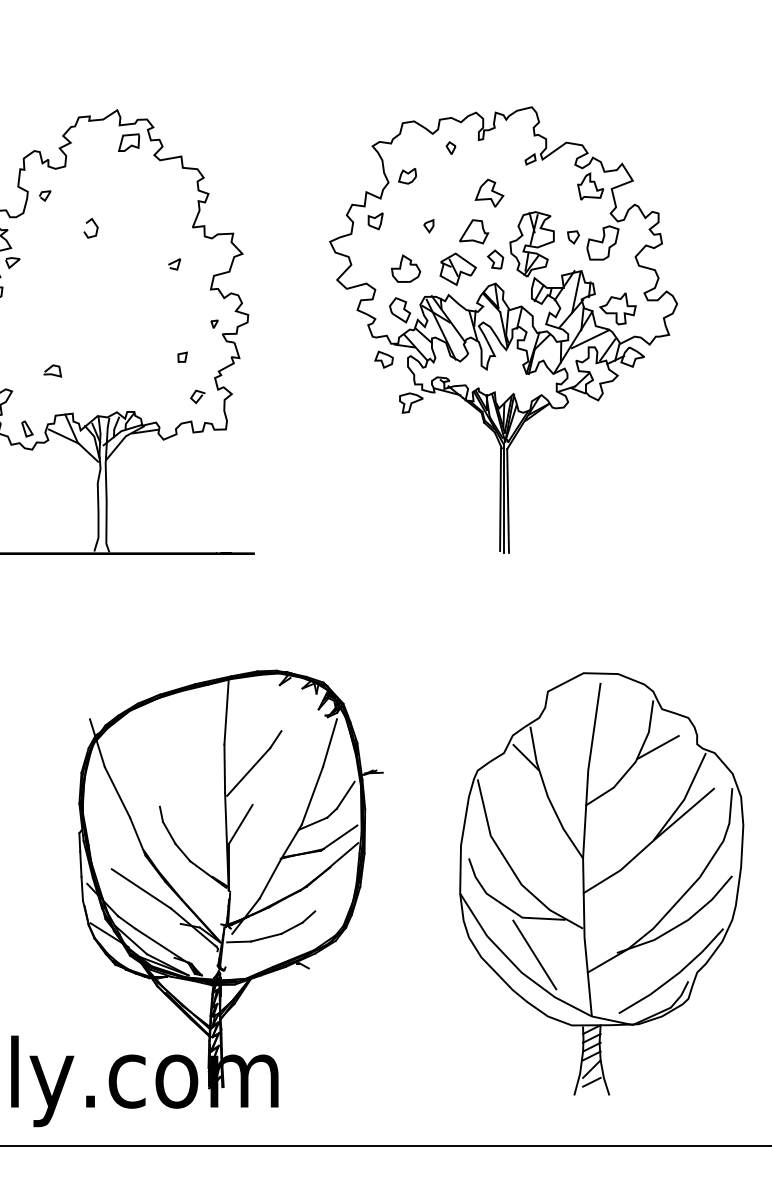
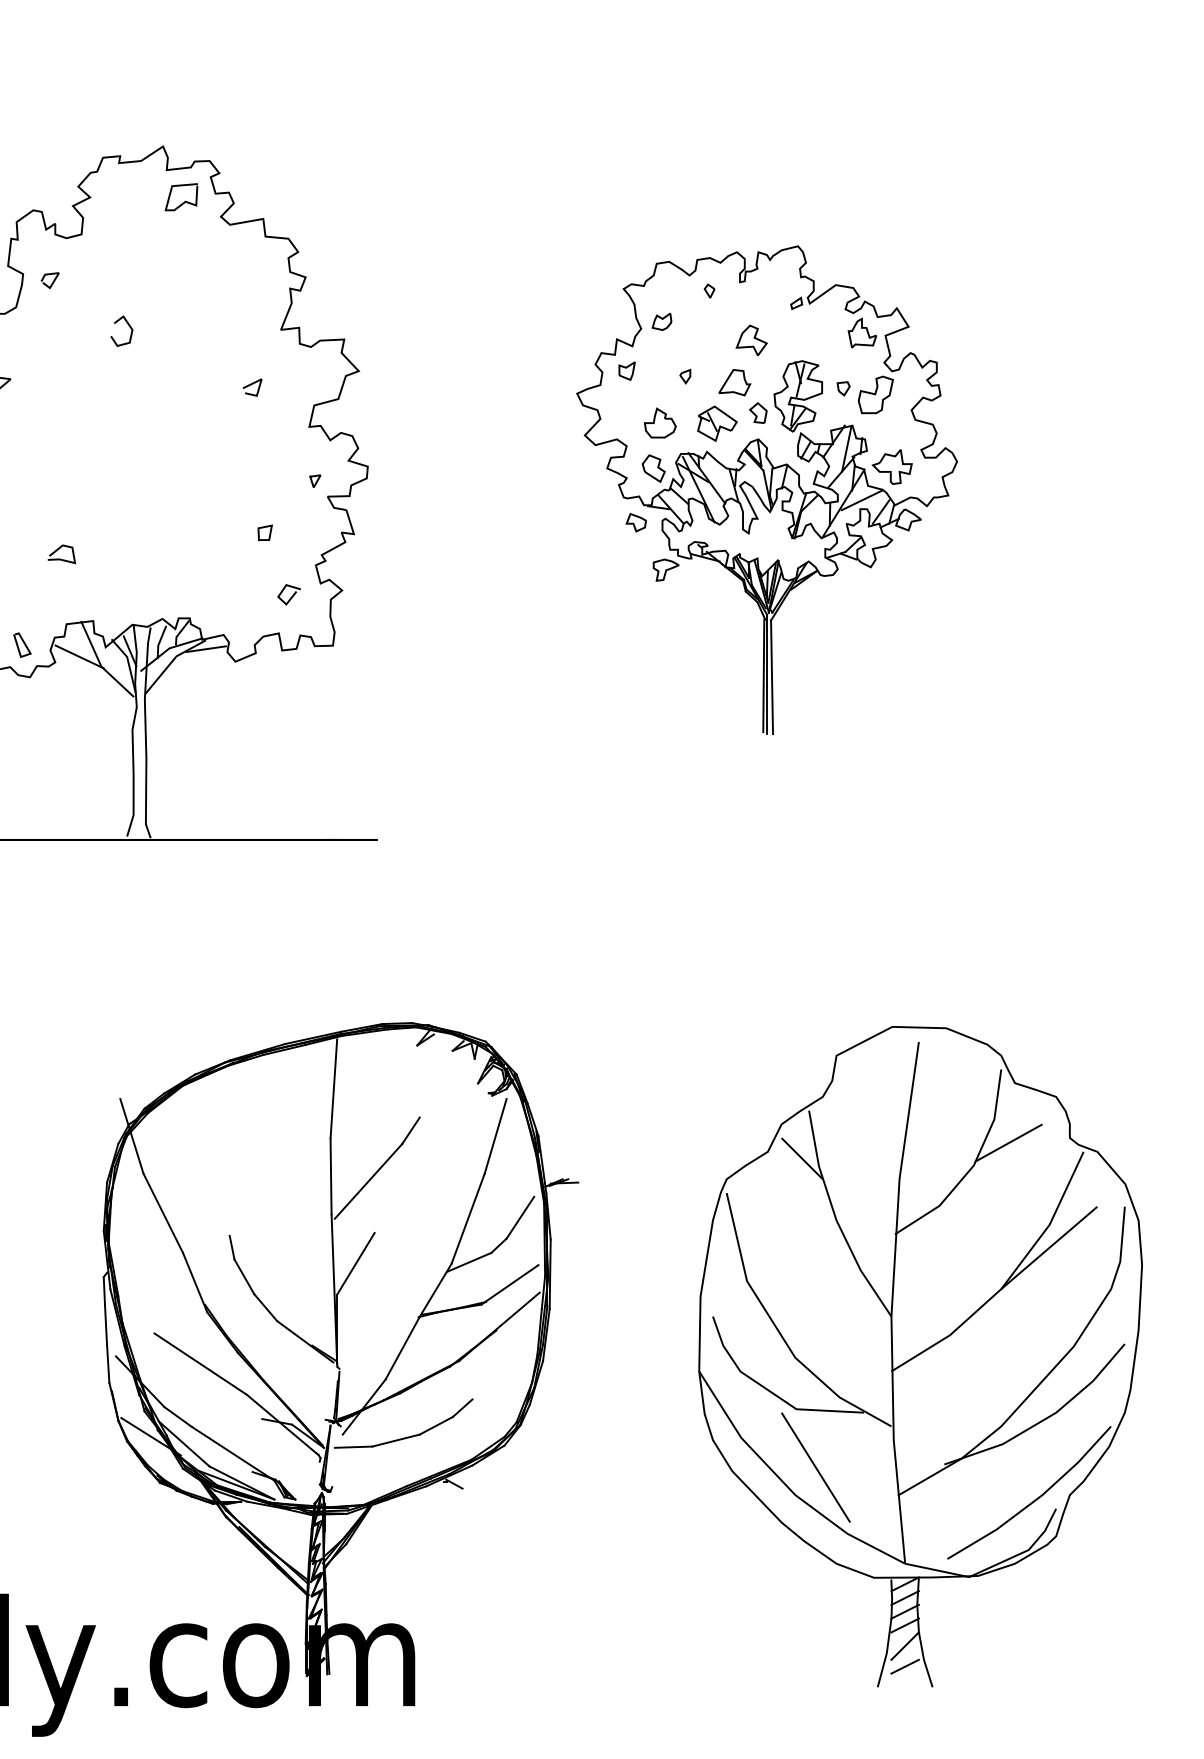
part: (503, 329) -> (767, 489), size x0.7

